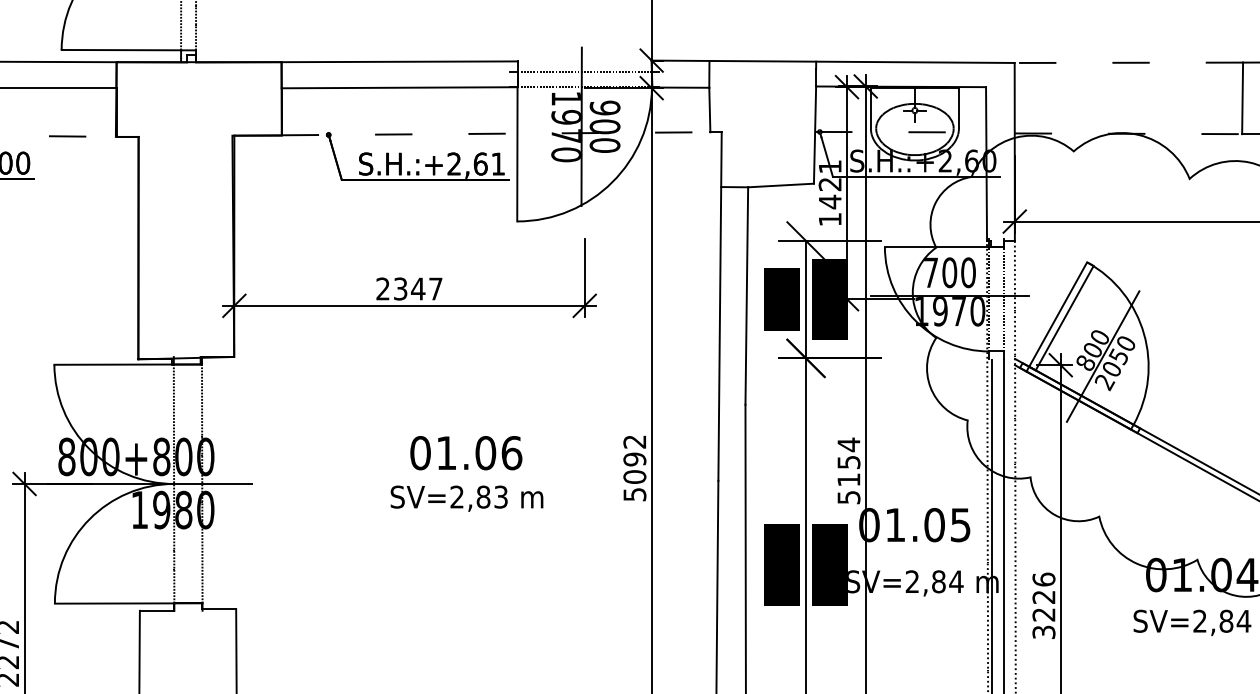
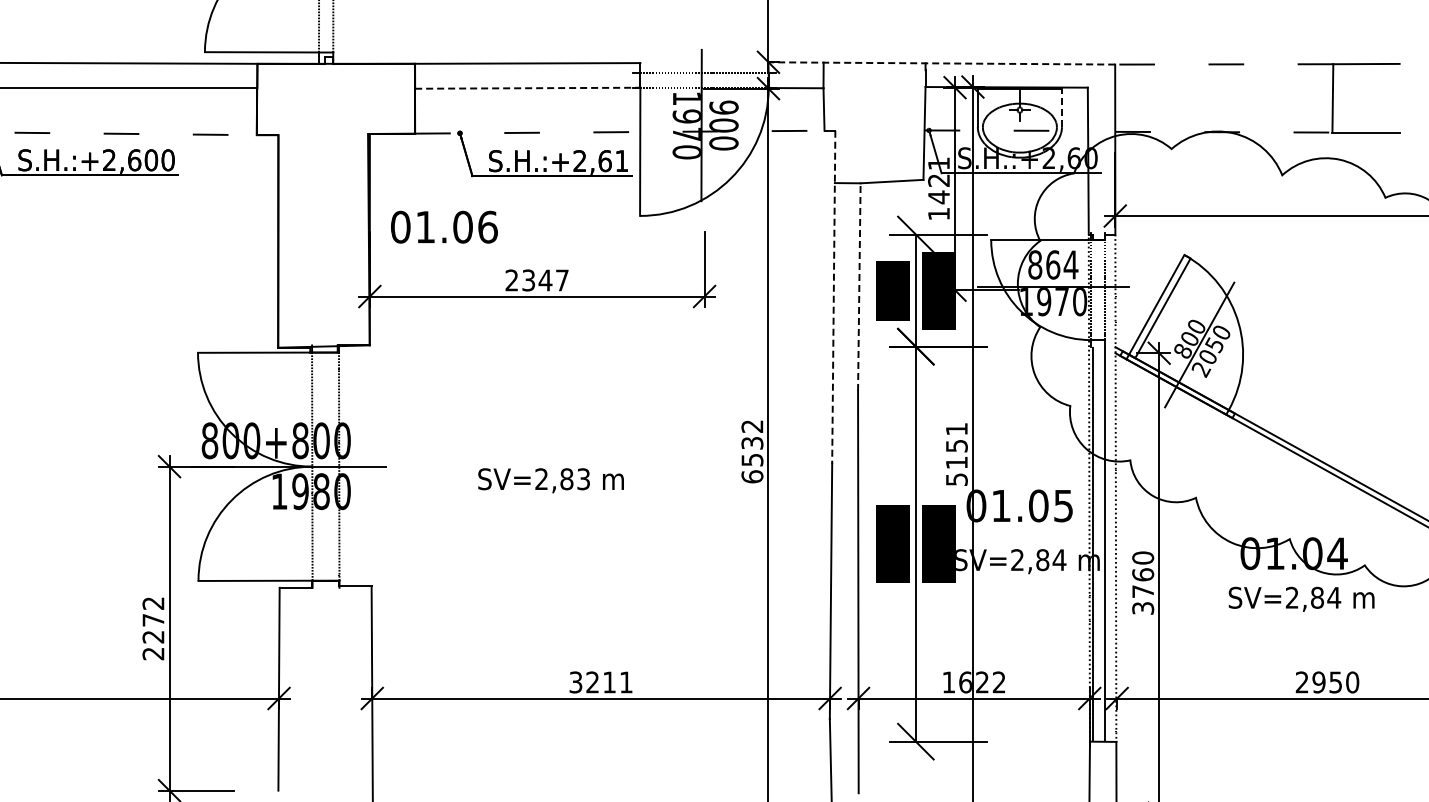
line: (832, 61) -> (941, 63), solid -> dashed
line: (399, 88) -> (527, 88), solid -> dashed
line: (958, 107) -> (1061, 107), solid -> dashed
text: (950, 272) -> (1053, 264), 700 -> 864
line: (746, 296) -> (859, 287), solid -> dashed
line: (719, 306) -> (833, 297), solid -> dashed
text: (848, 445) -> (956, 429), 5154 -> 5151
text: (466, 452) -> (444, 226), moved
text: (634, 476) -> (752, 459), 5092 -> 6532
text: (466, 498) -> (550, 480), moved
text: (1044, 596) -> (1143, 574), 3226 -> 3760

